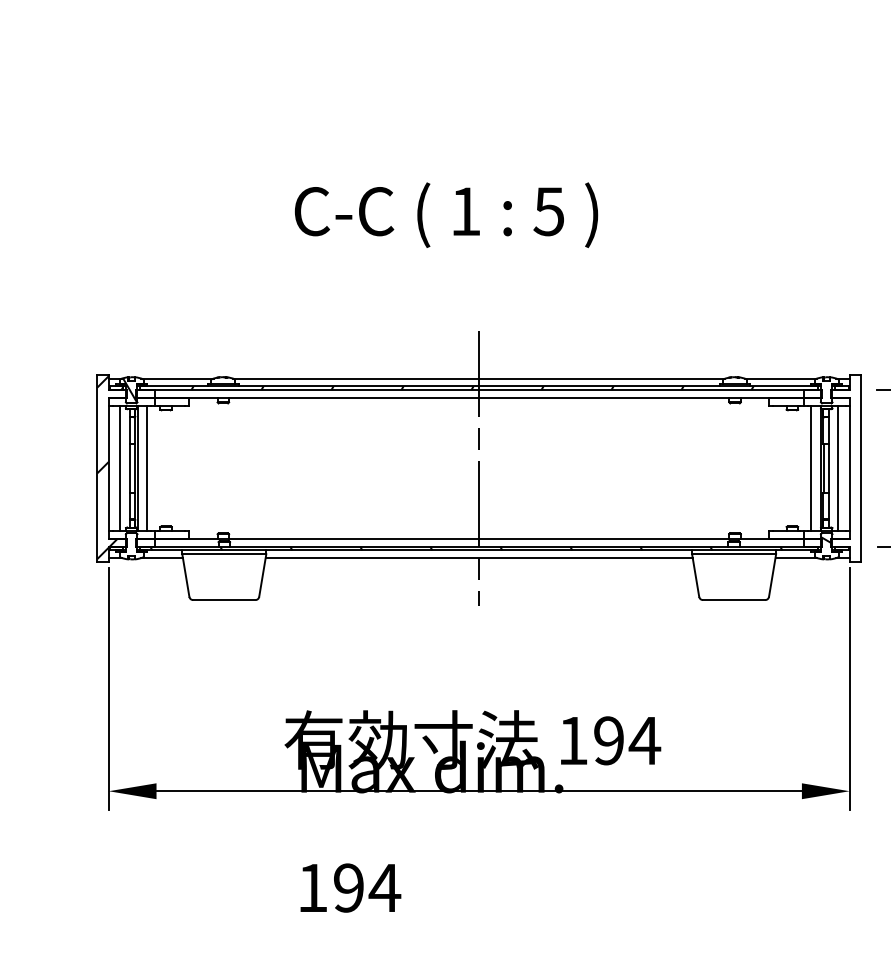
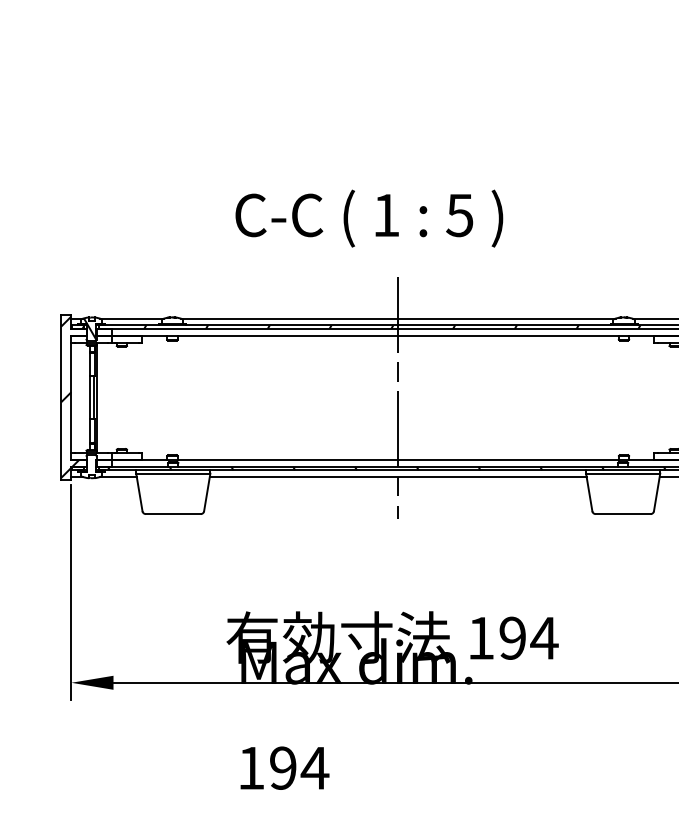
text: (446, 214) -> (369, 217), moved
line: (120, 467) -> (81, 397), removed
line: (146, 467) -> (104, 397), removed

